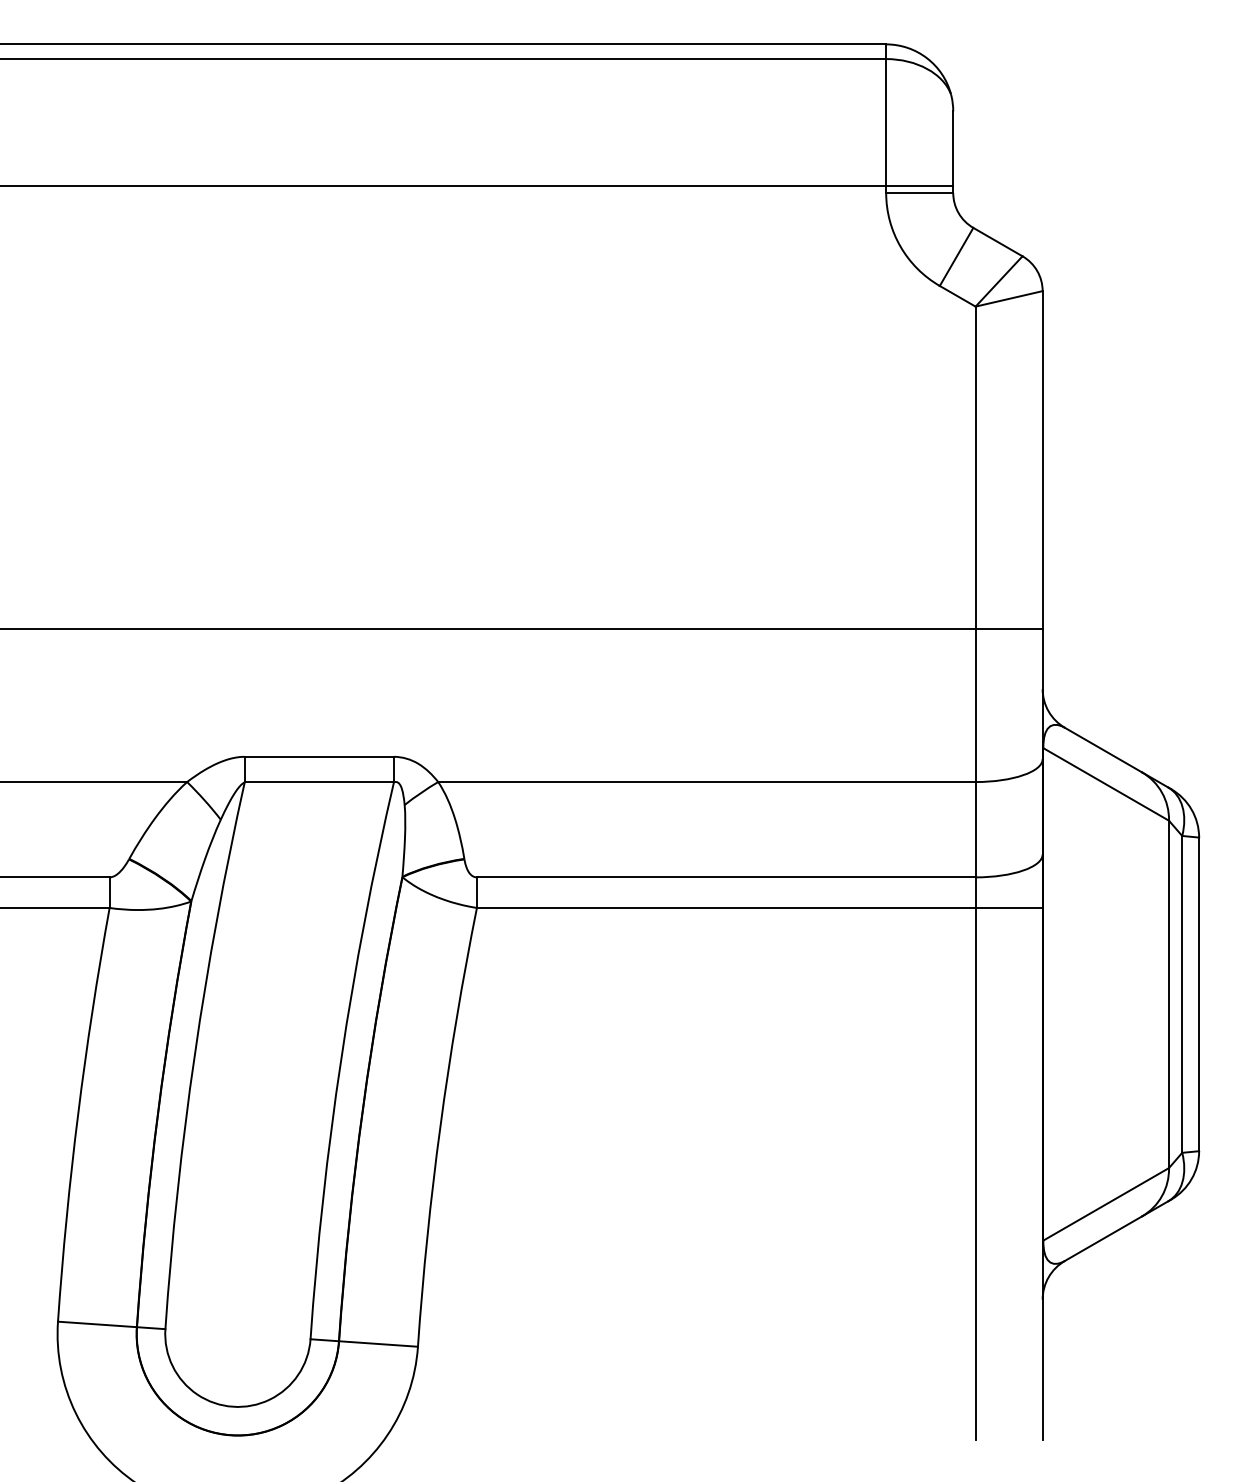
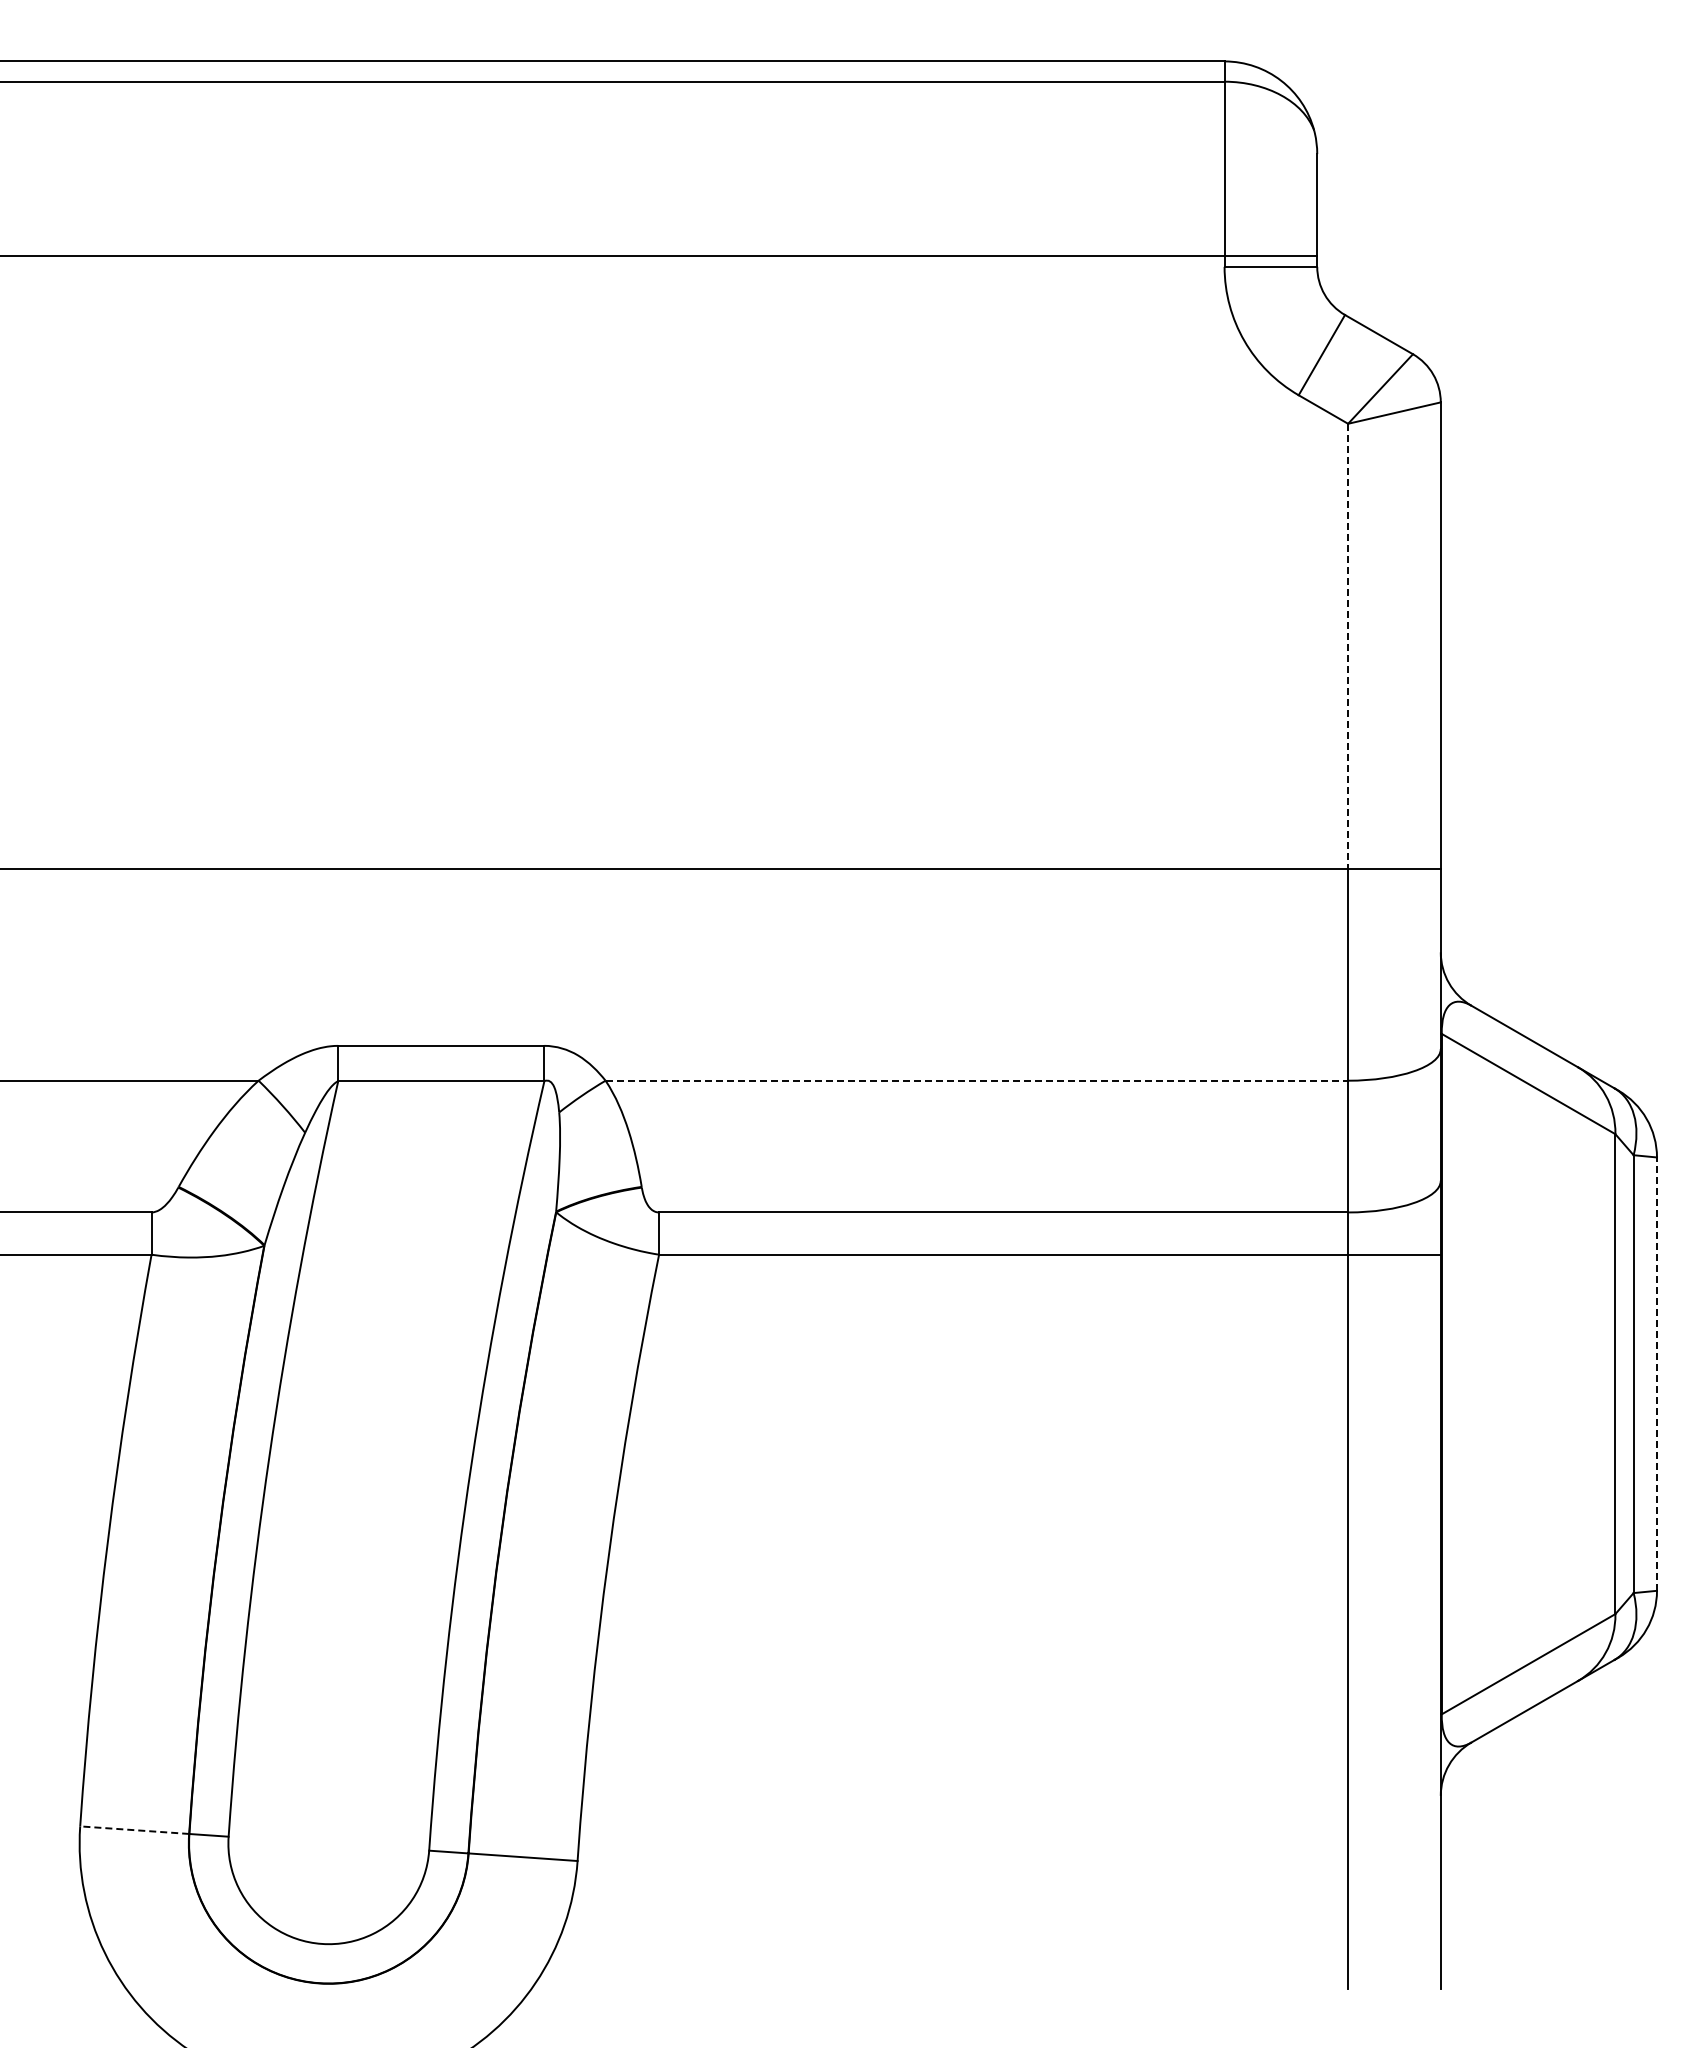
line: (975, 467) -> (1348, 646), solid -> dashed
line: (707, 781) -> (977, 1080), solid -> dashed
line: (1199, 994) -> (1657, 1374), solid -> dashed
line: (97, 1324) -> (134, 1830), solid -> dashed

